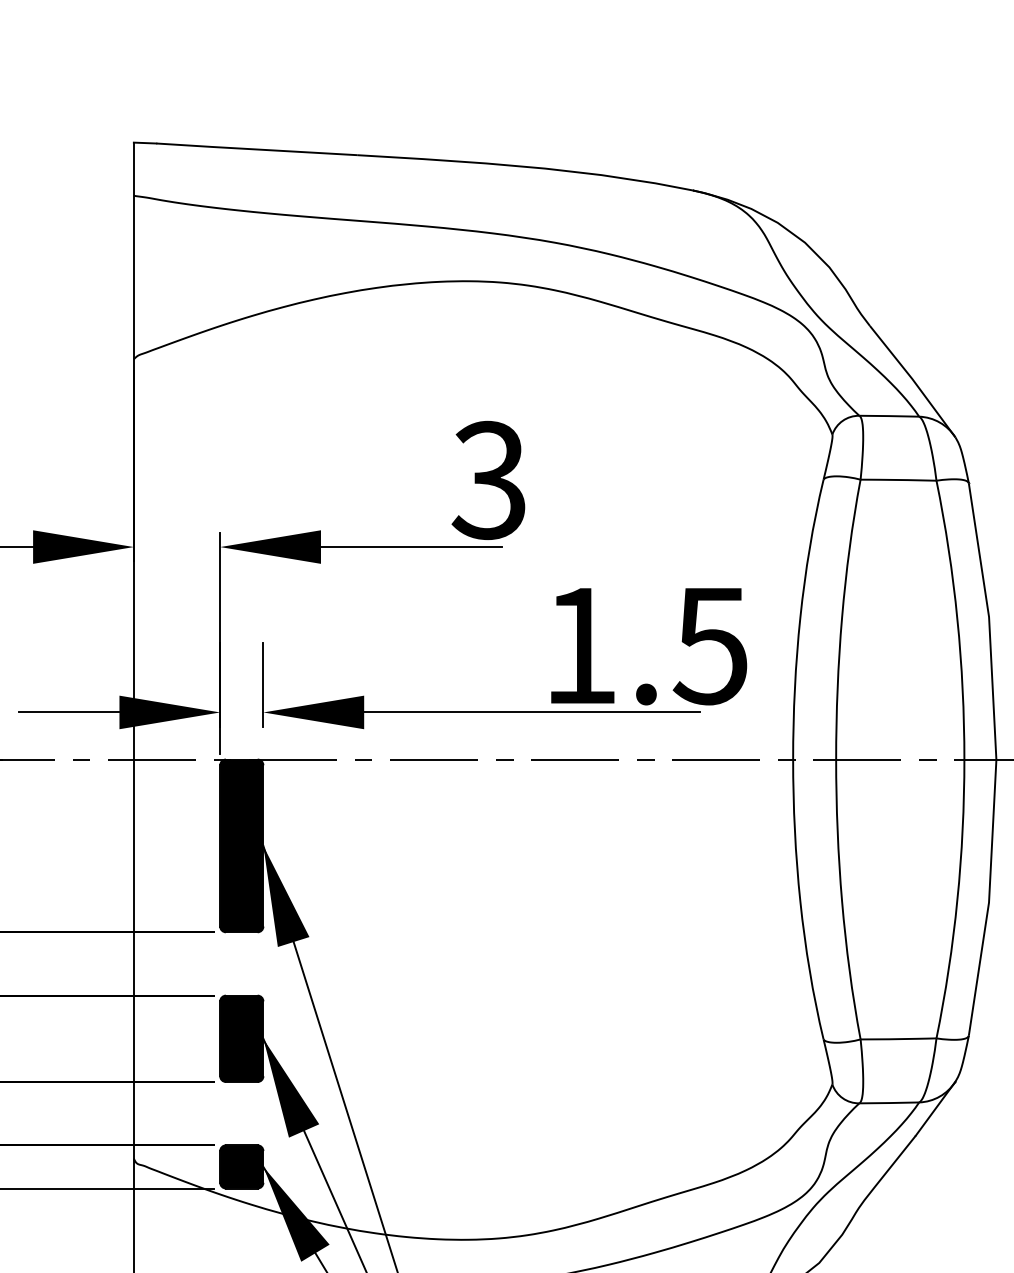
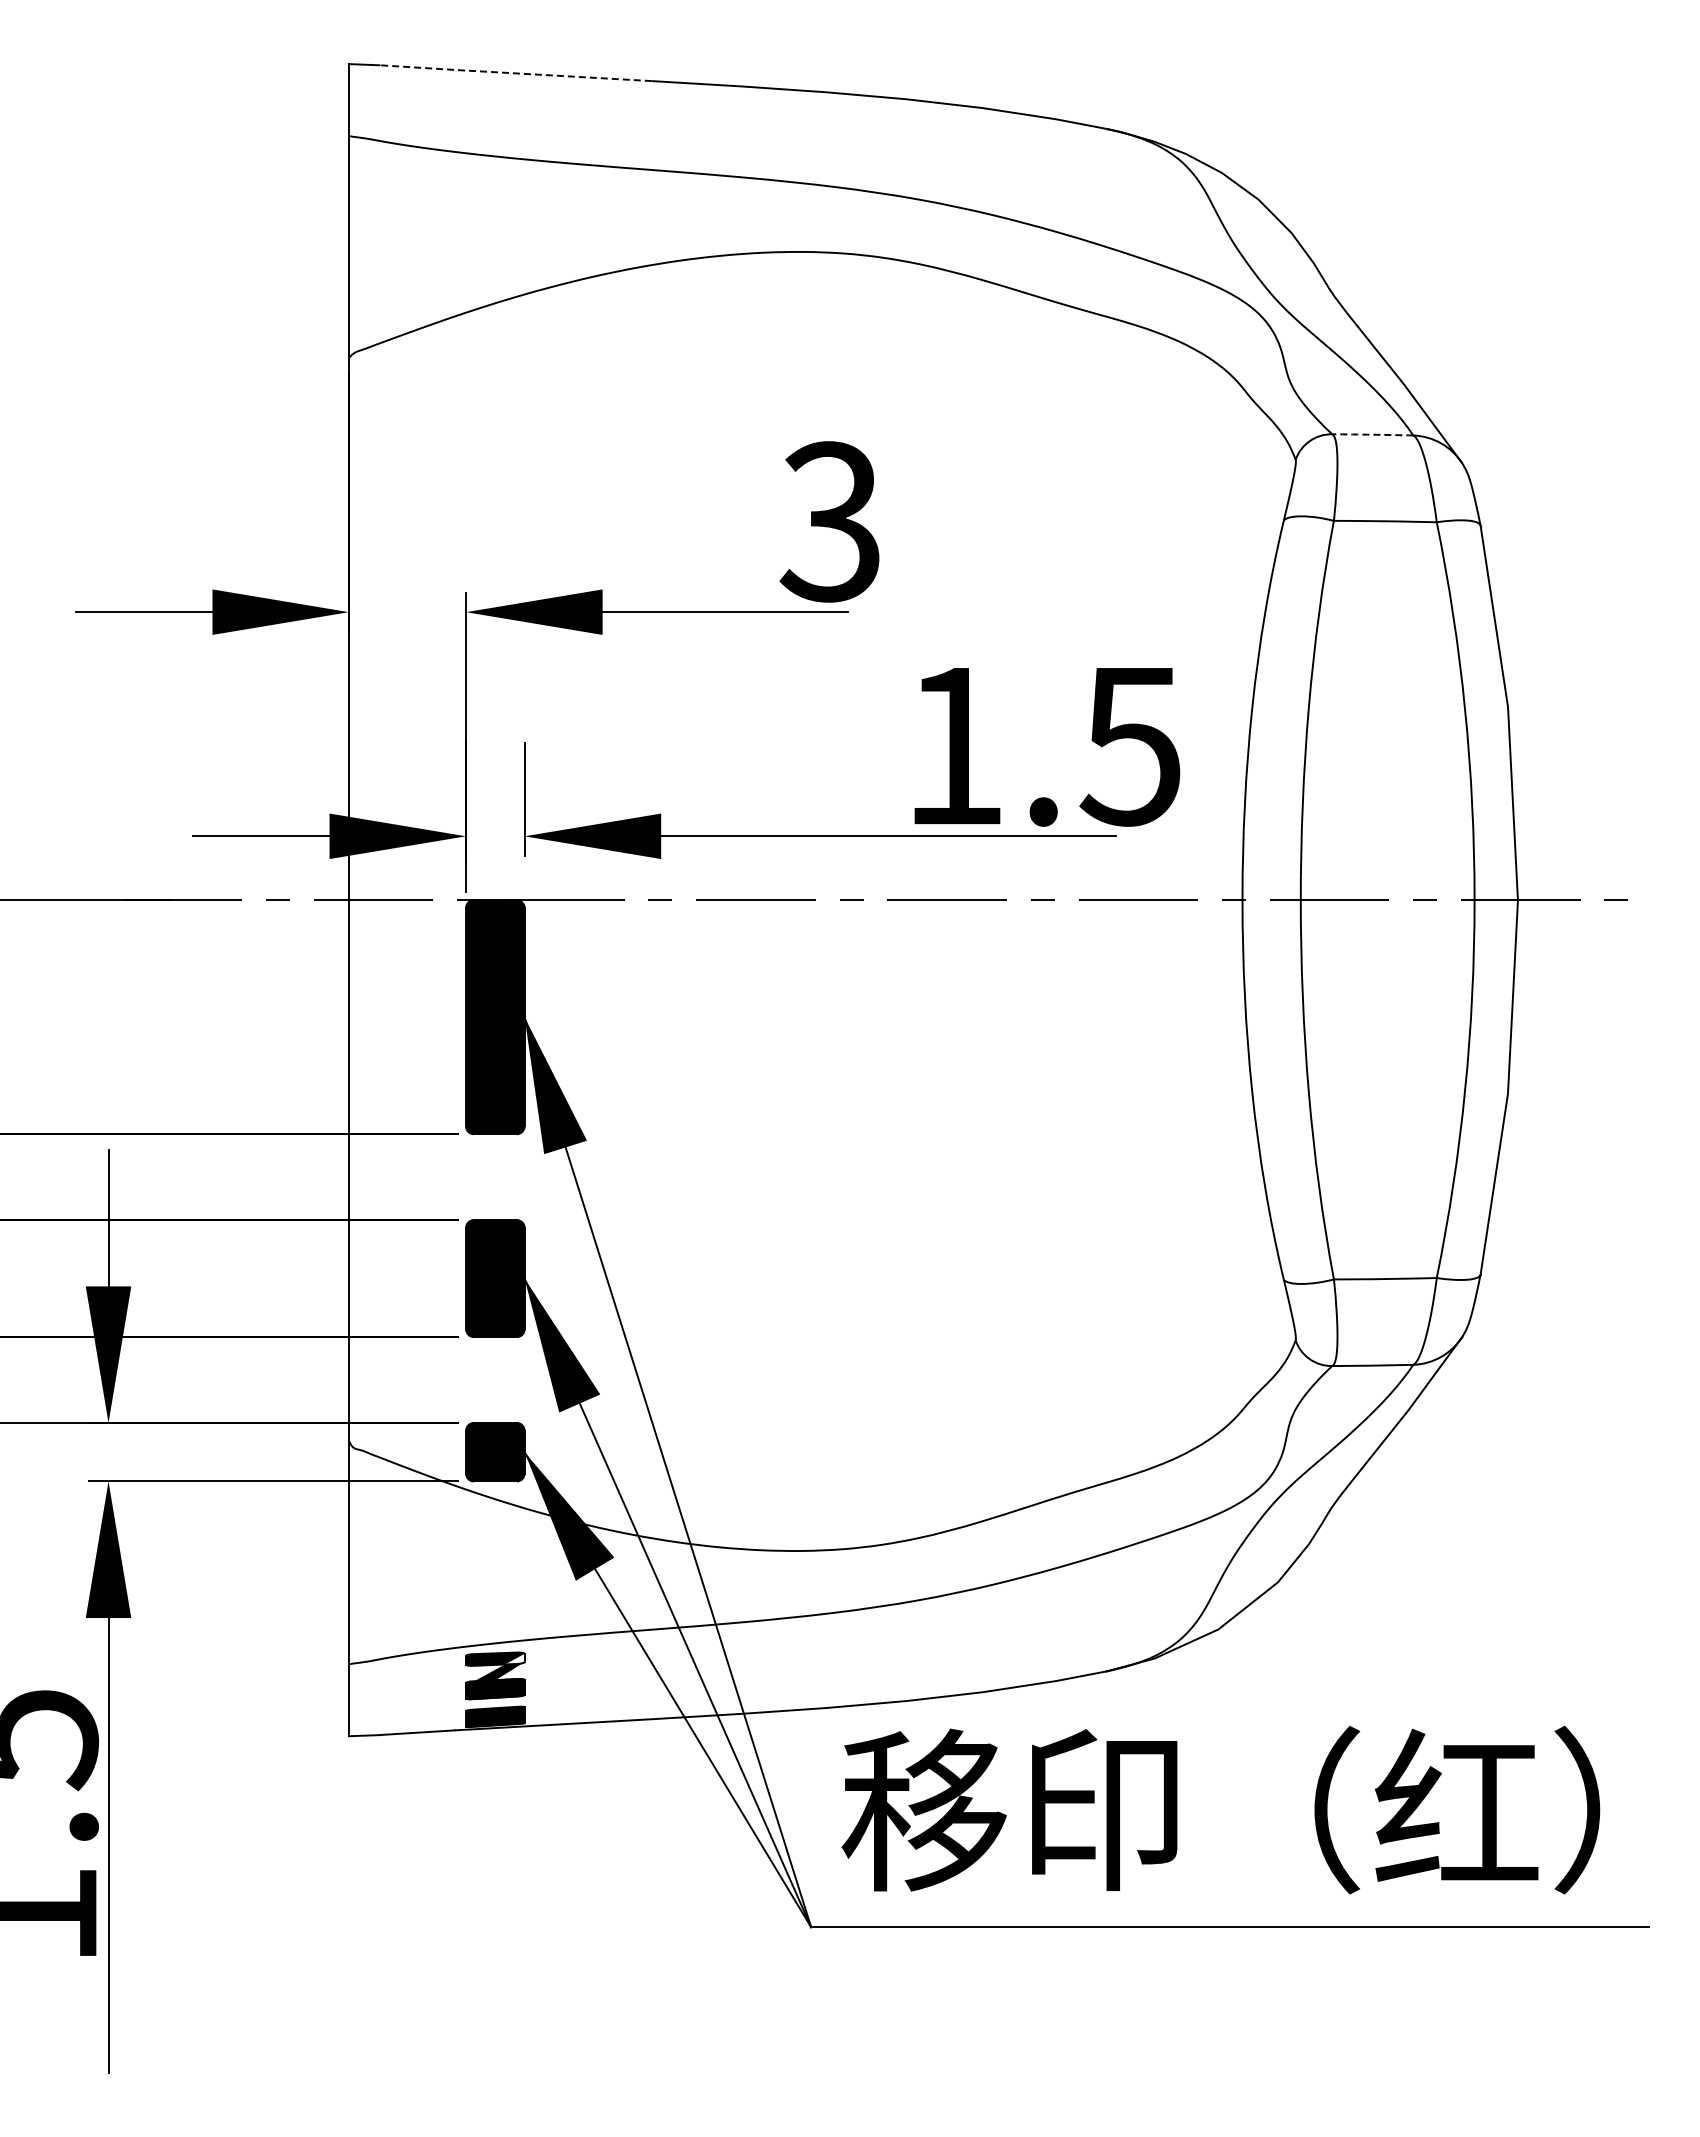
line: (255, 149) -> (514, 73), solid -> dashed
arc: (889, 415) -> (1372, 434), solid -> dashed

